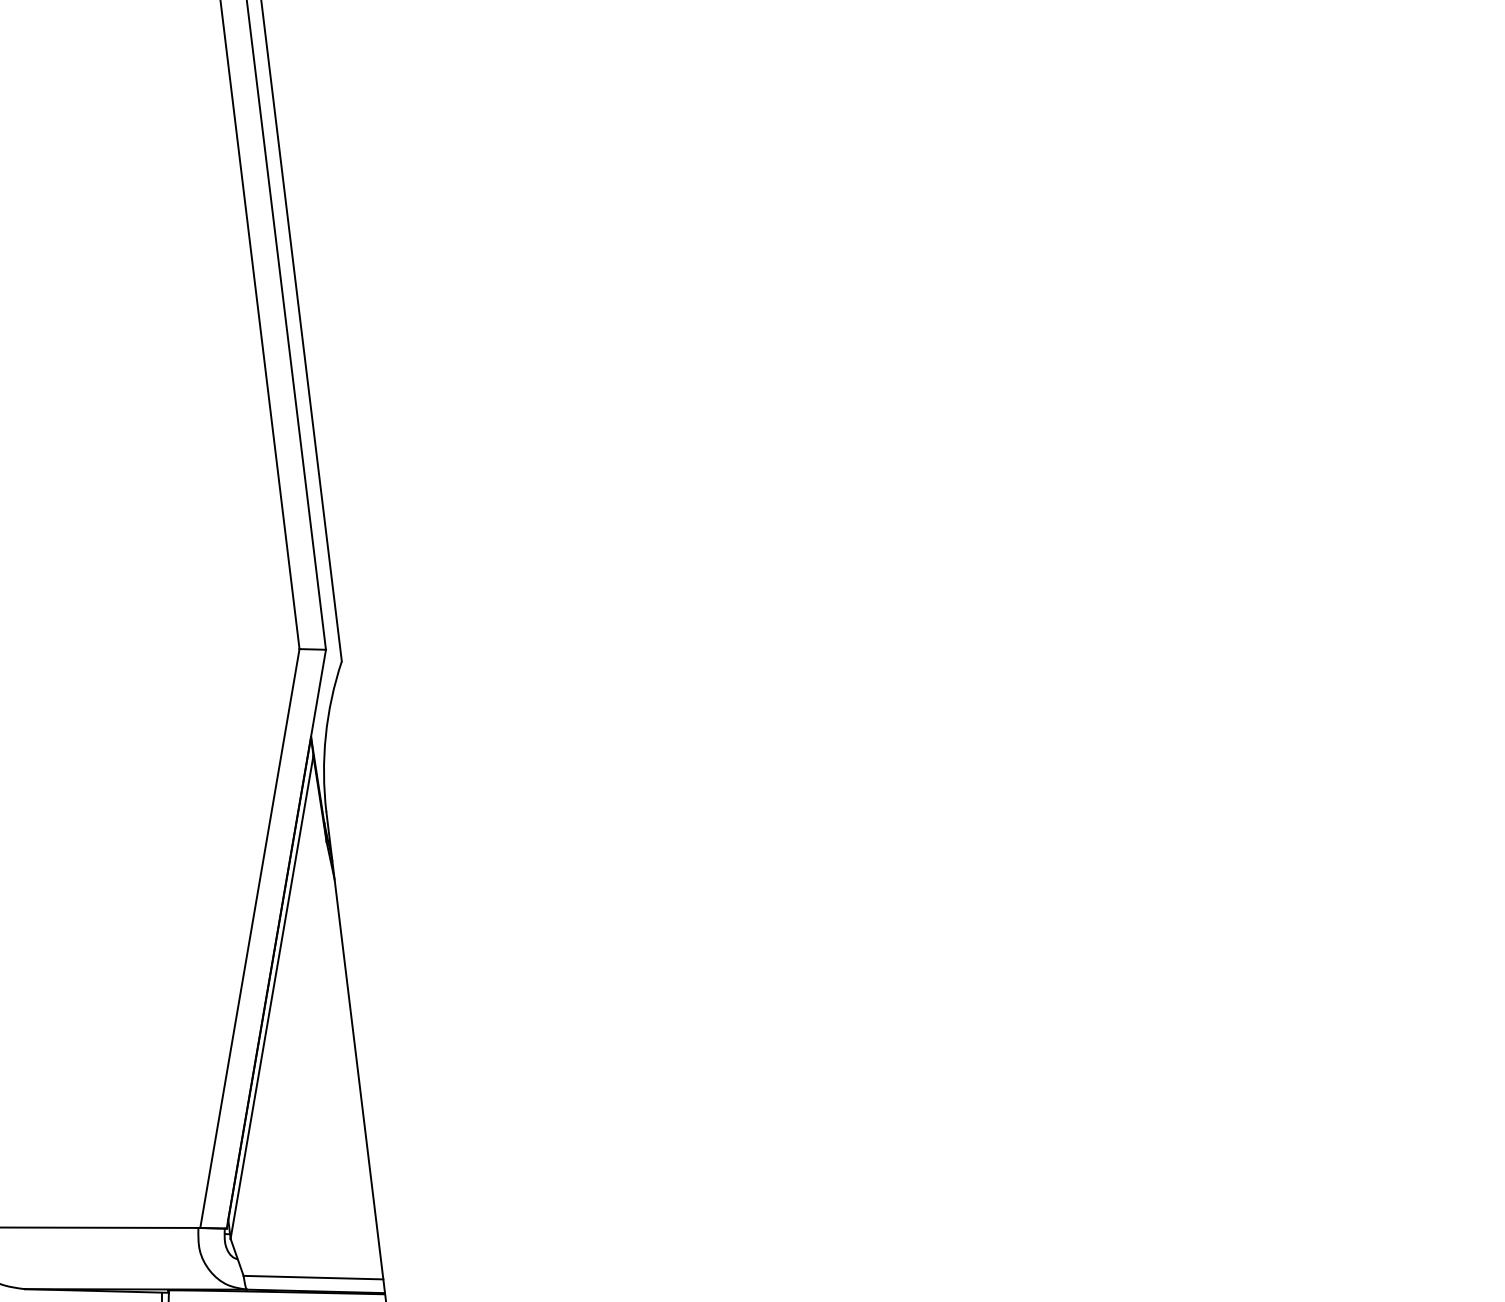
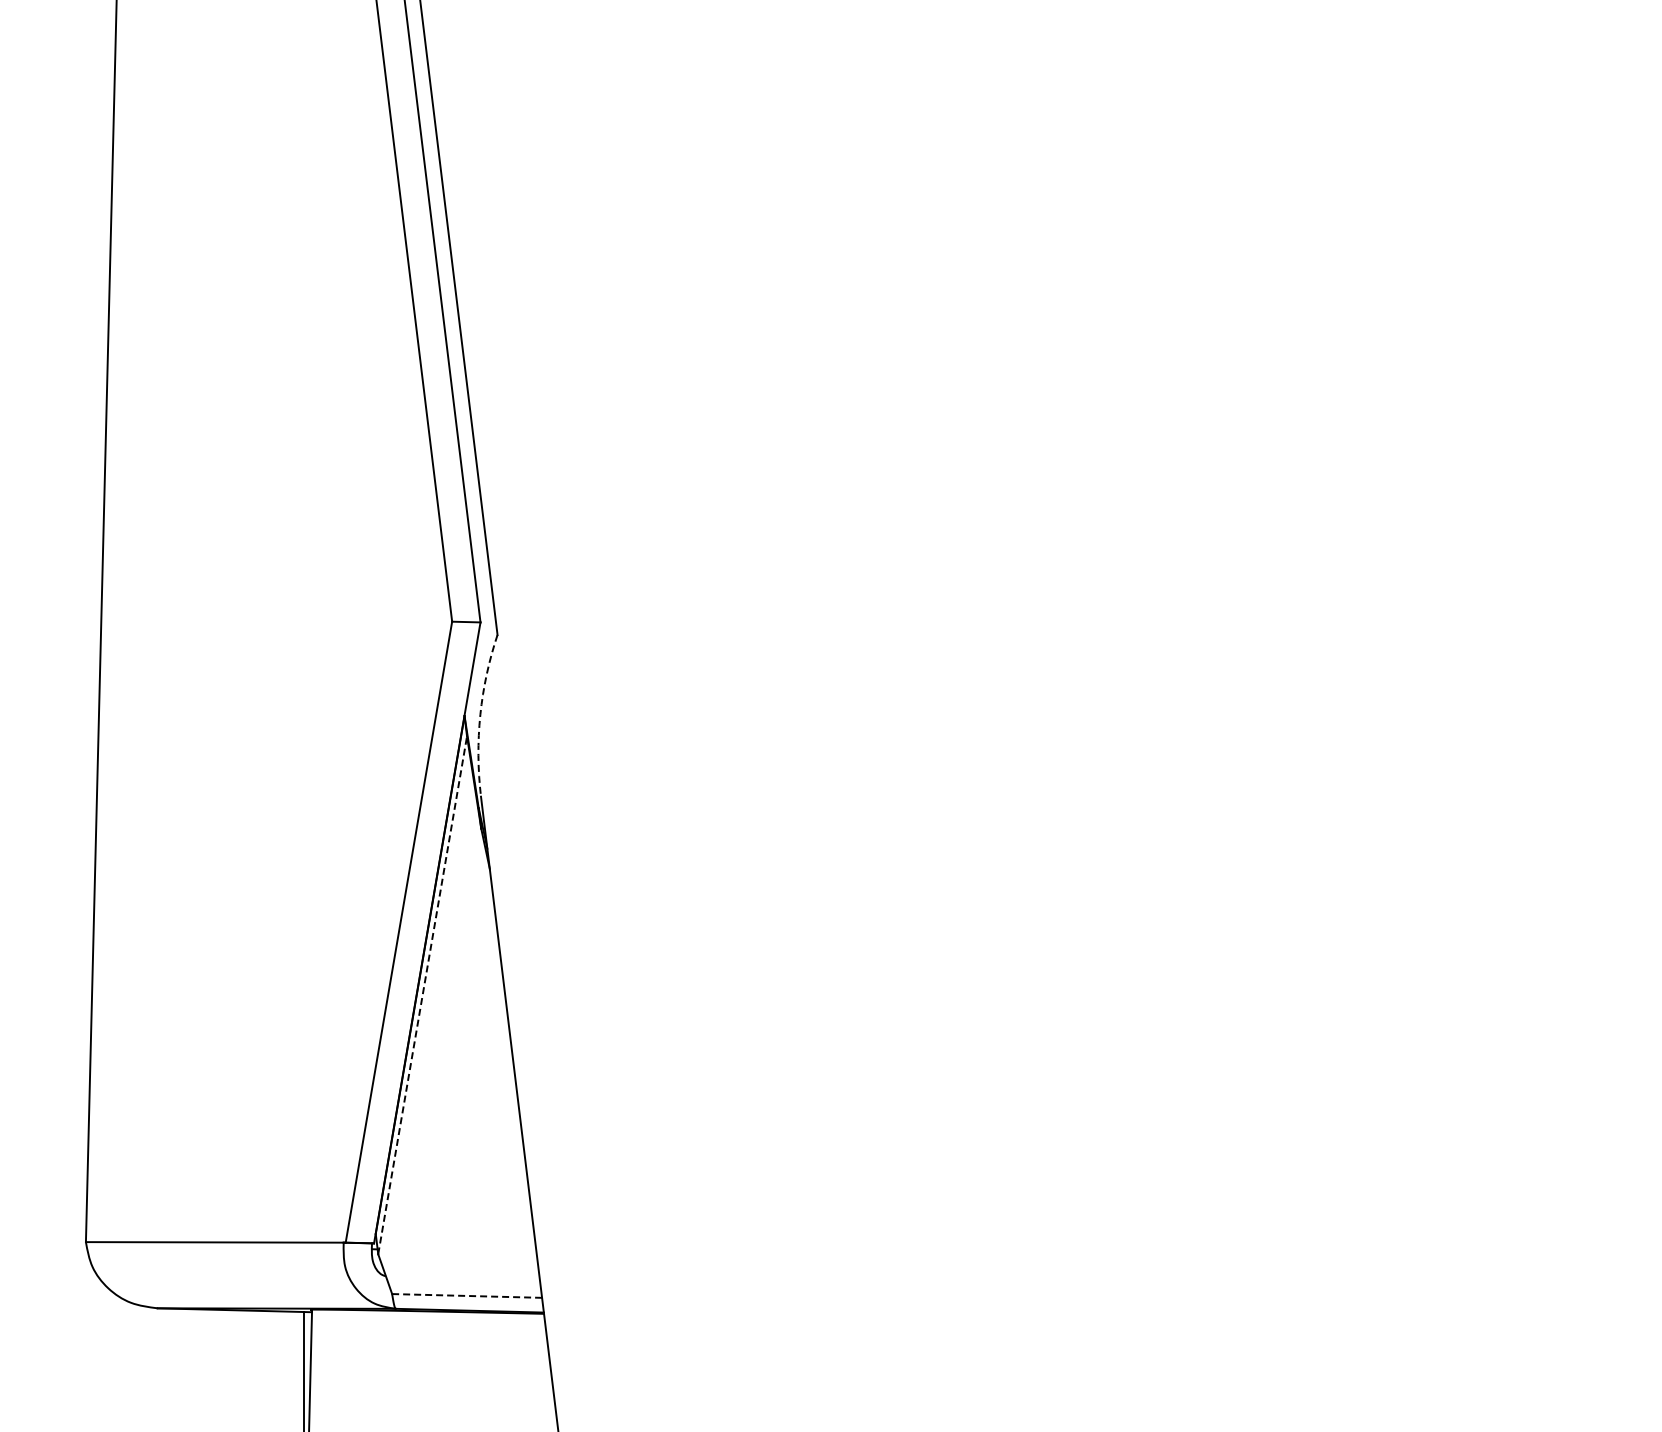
arc: (325, 735) -> (480, 714), solid -> dashed
line: (271, 997) -> (422, 995), solid -> dashed
line: (313, 1277) -> (467, 1295), solid -> dashed

